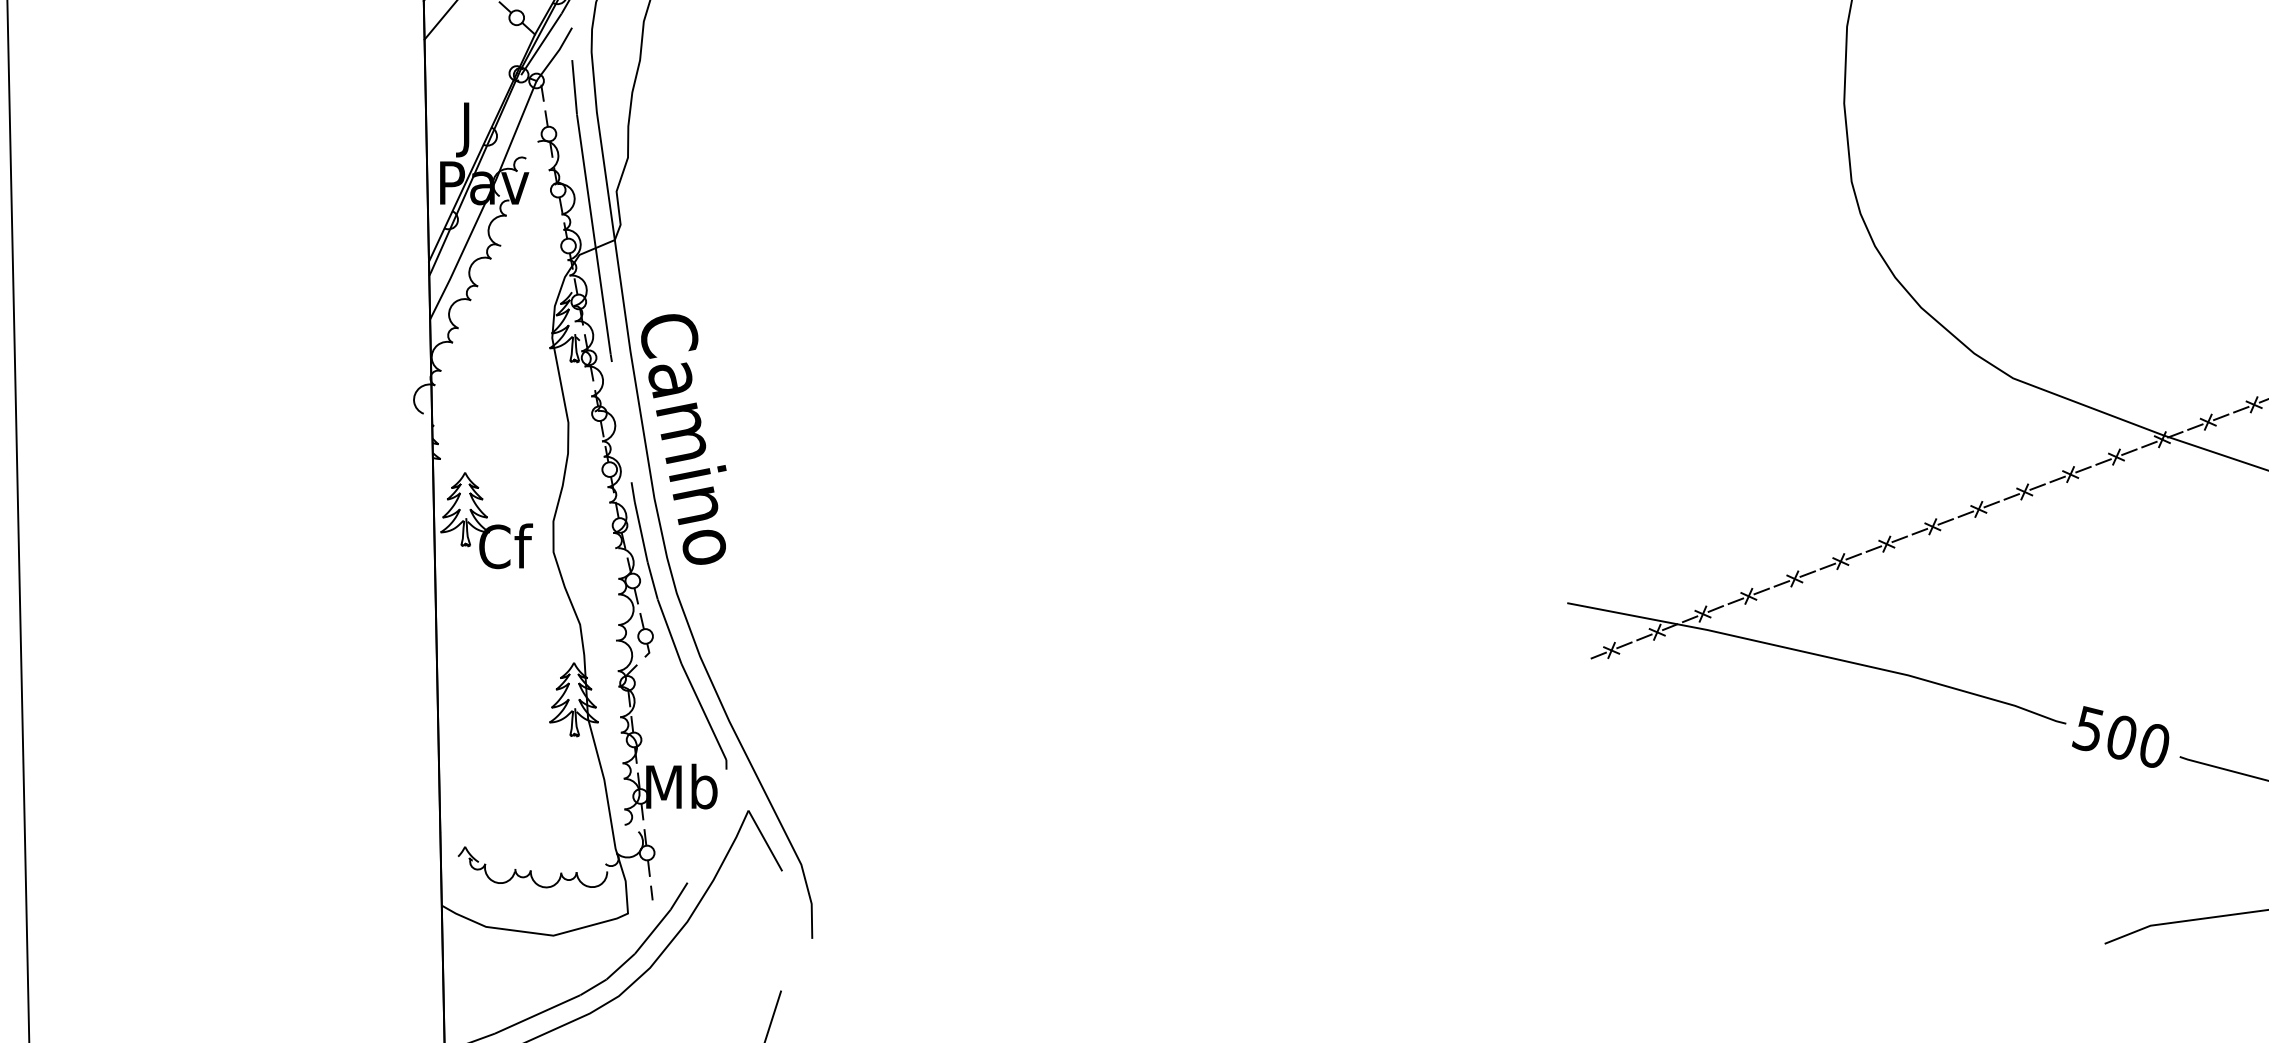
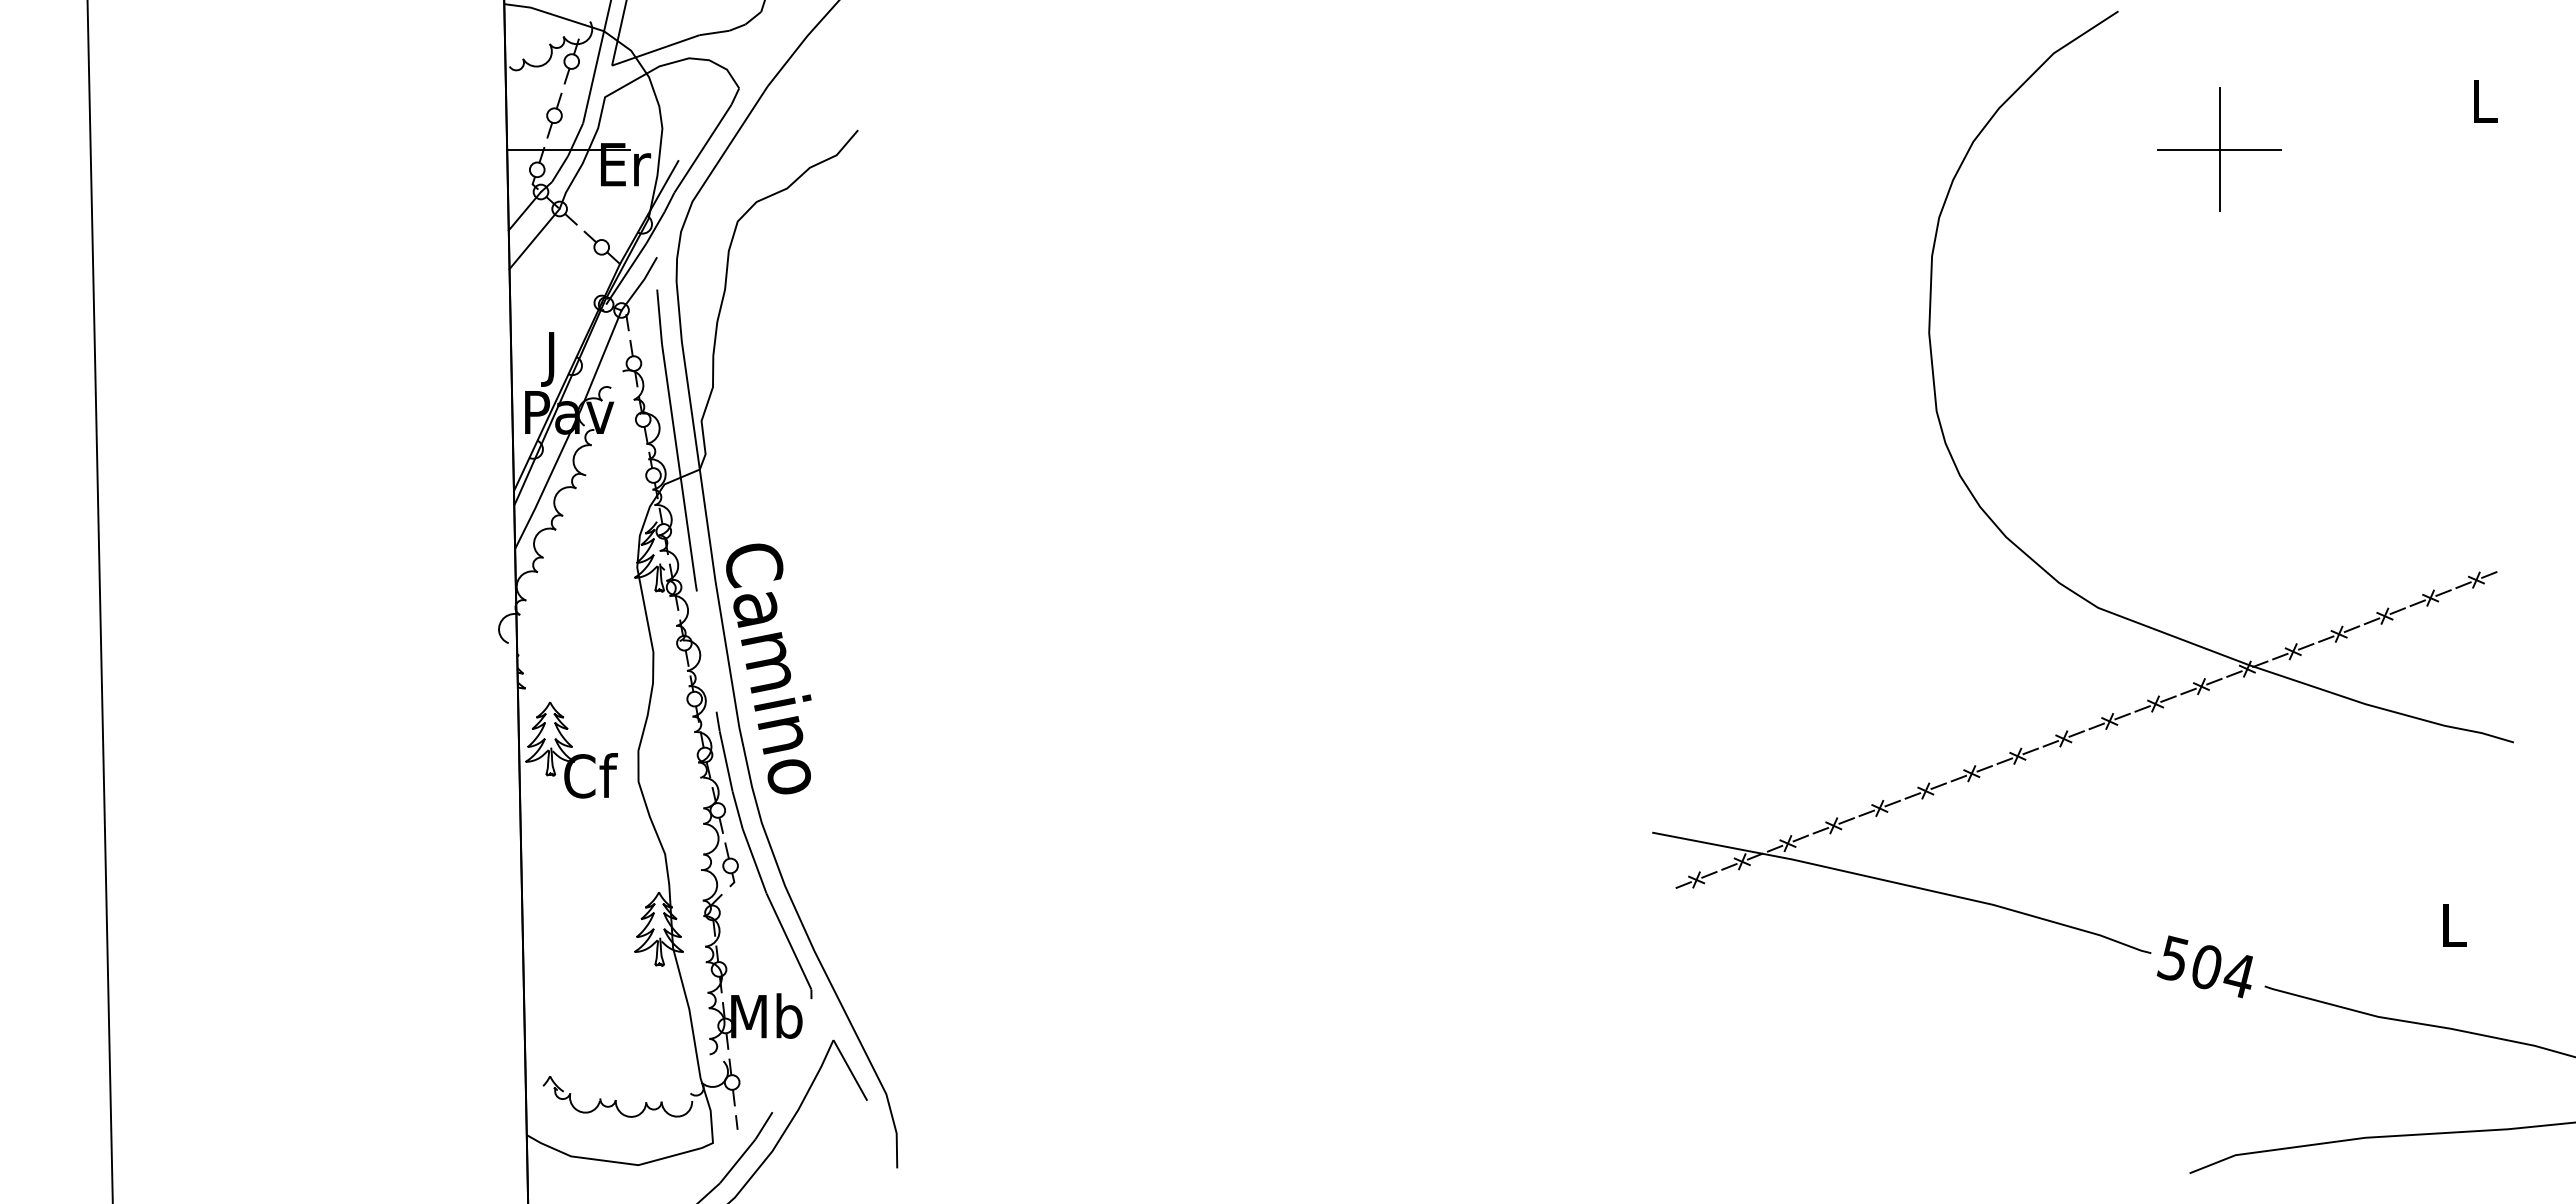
text: (2153, 746) -> (2238, 975), 500 -> 504

